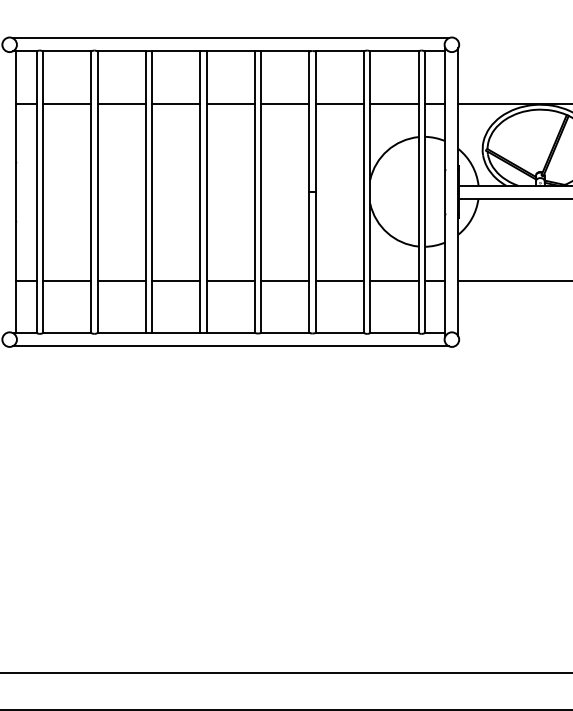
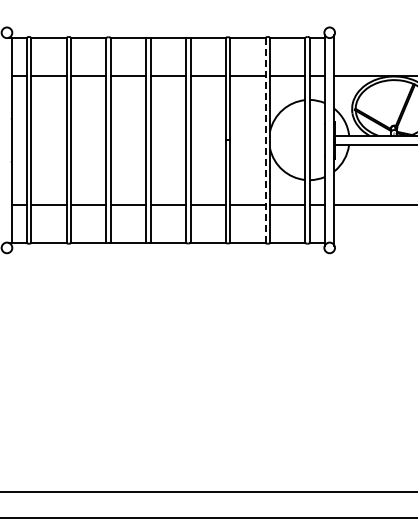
line: (230, 38) -> (168, 28), removed
line: (363, 192) -> (265, 140), solid -> dashed
line: (230, 345) -> (168, 252), removed

